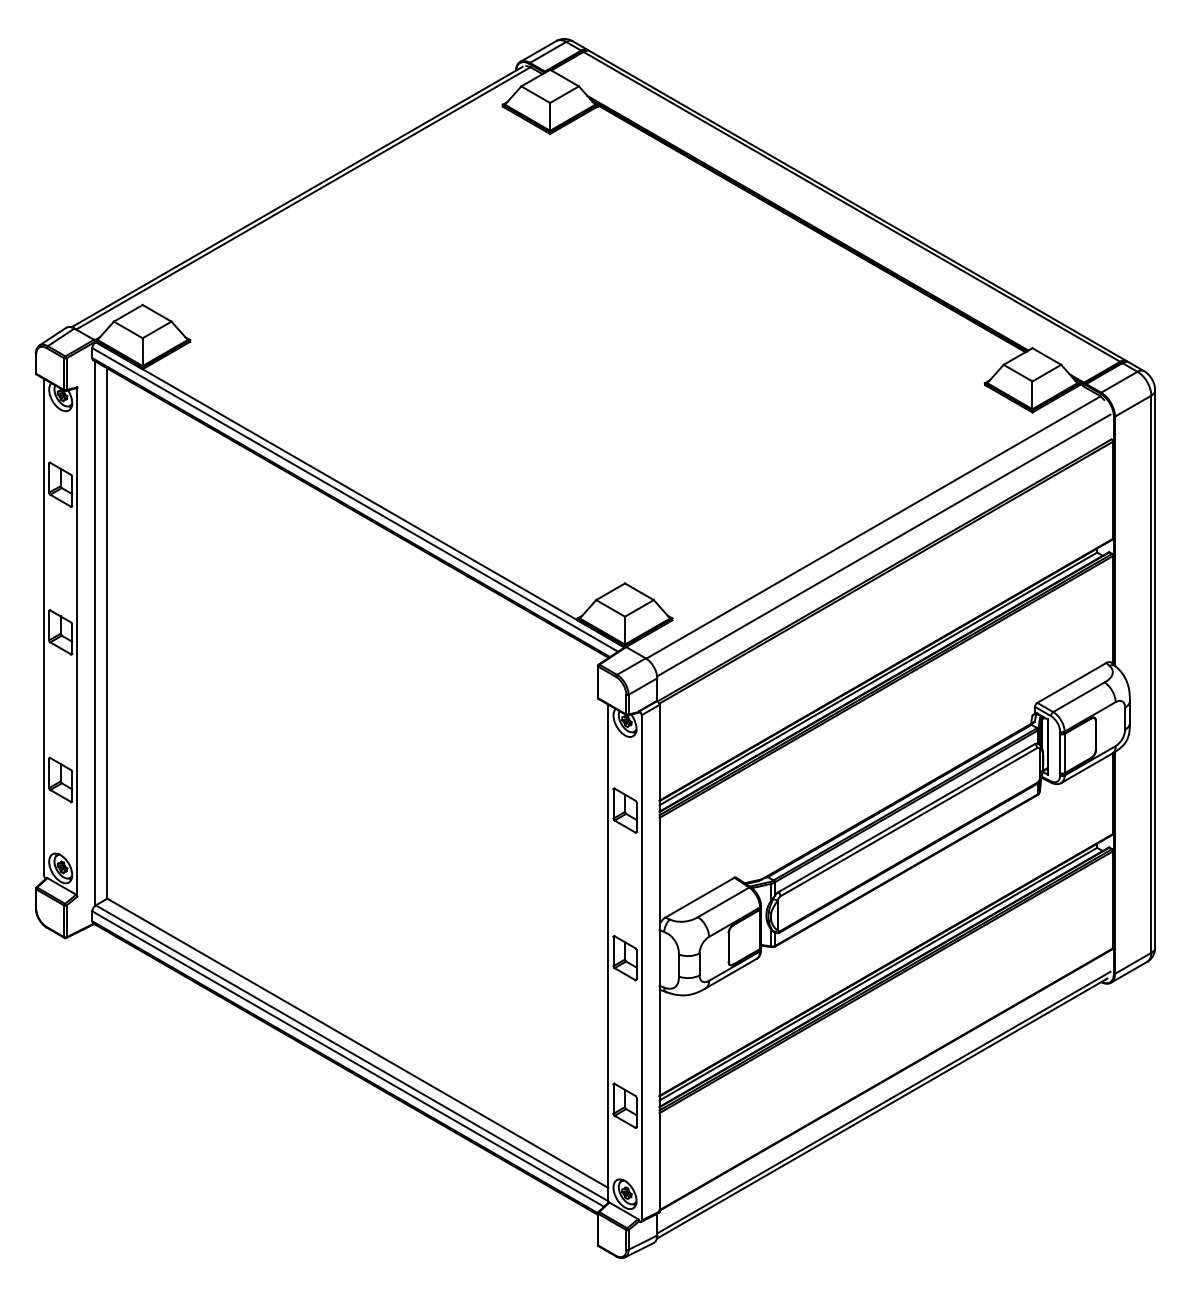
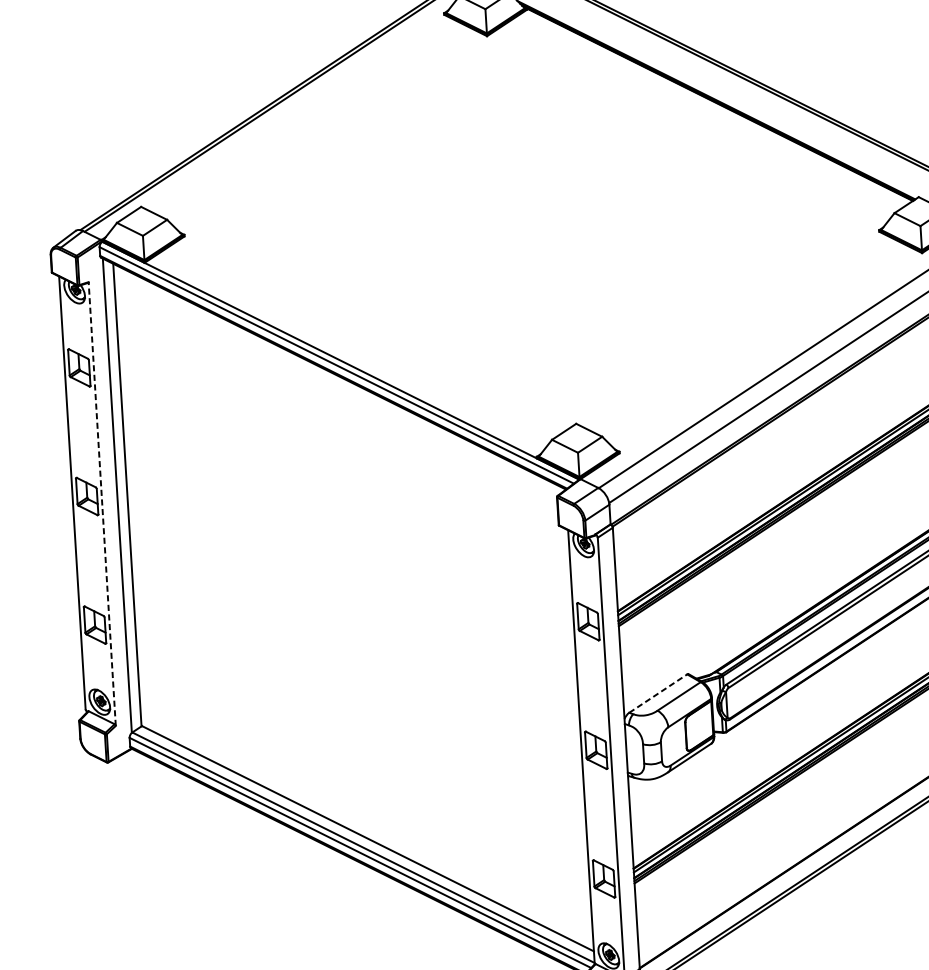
line: (77, 642) -> (102, 504), solid -> dashed
line: (699, 897) -> (657, 693), solid -> dashed

